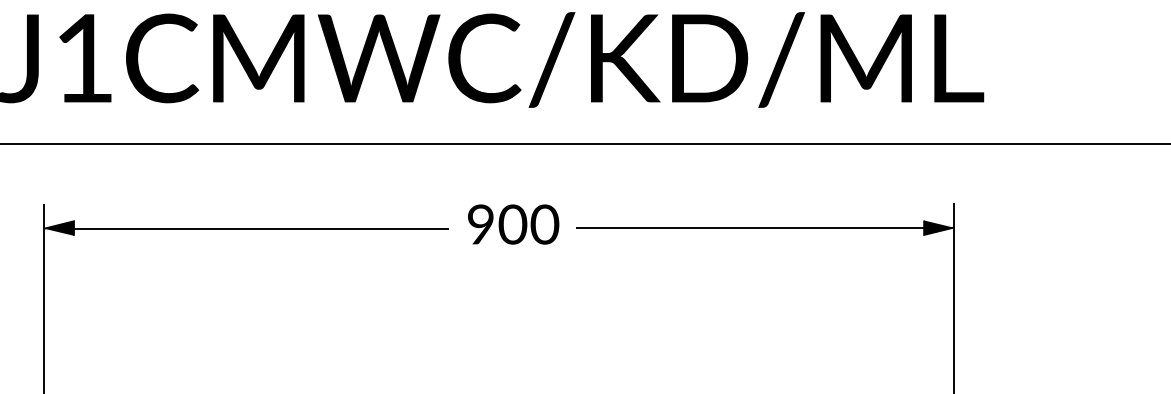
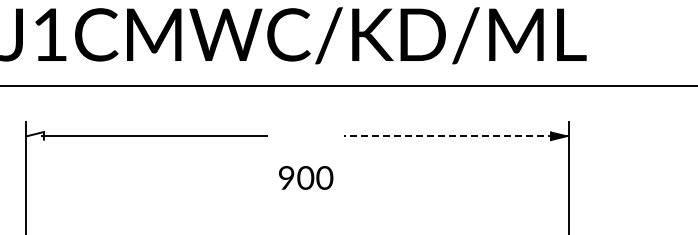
text: (514, 223) -> (306, 177), moved
line: (754, 227) -> (449, 135), solid -> dashed
fill: (58, 228) -> (34, 136), removed

